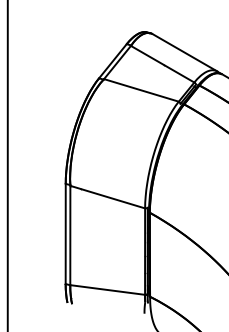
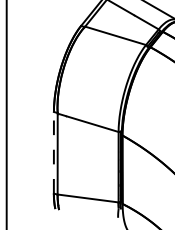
line: (65, 233) -> (53, 152), solid -> dashed

